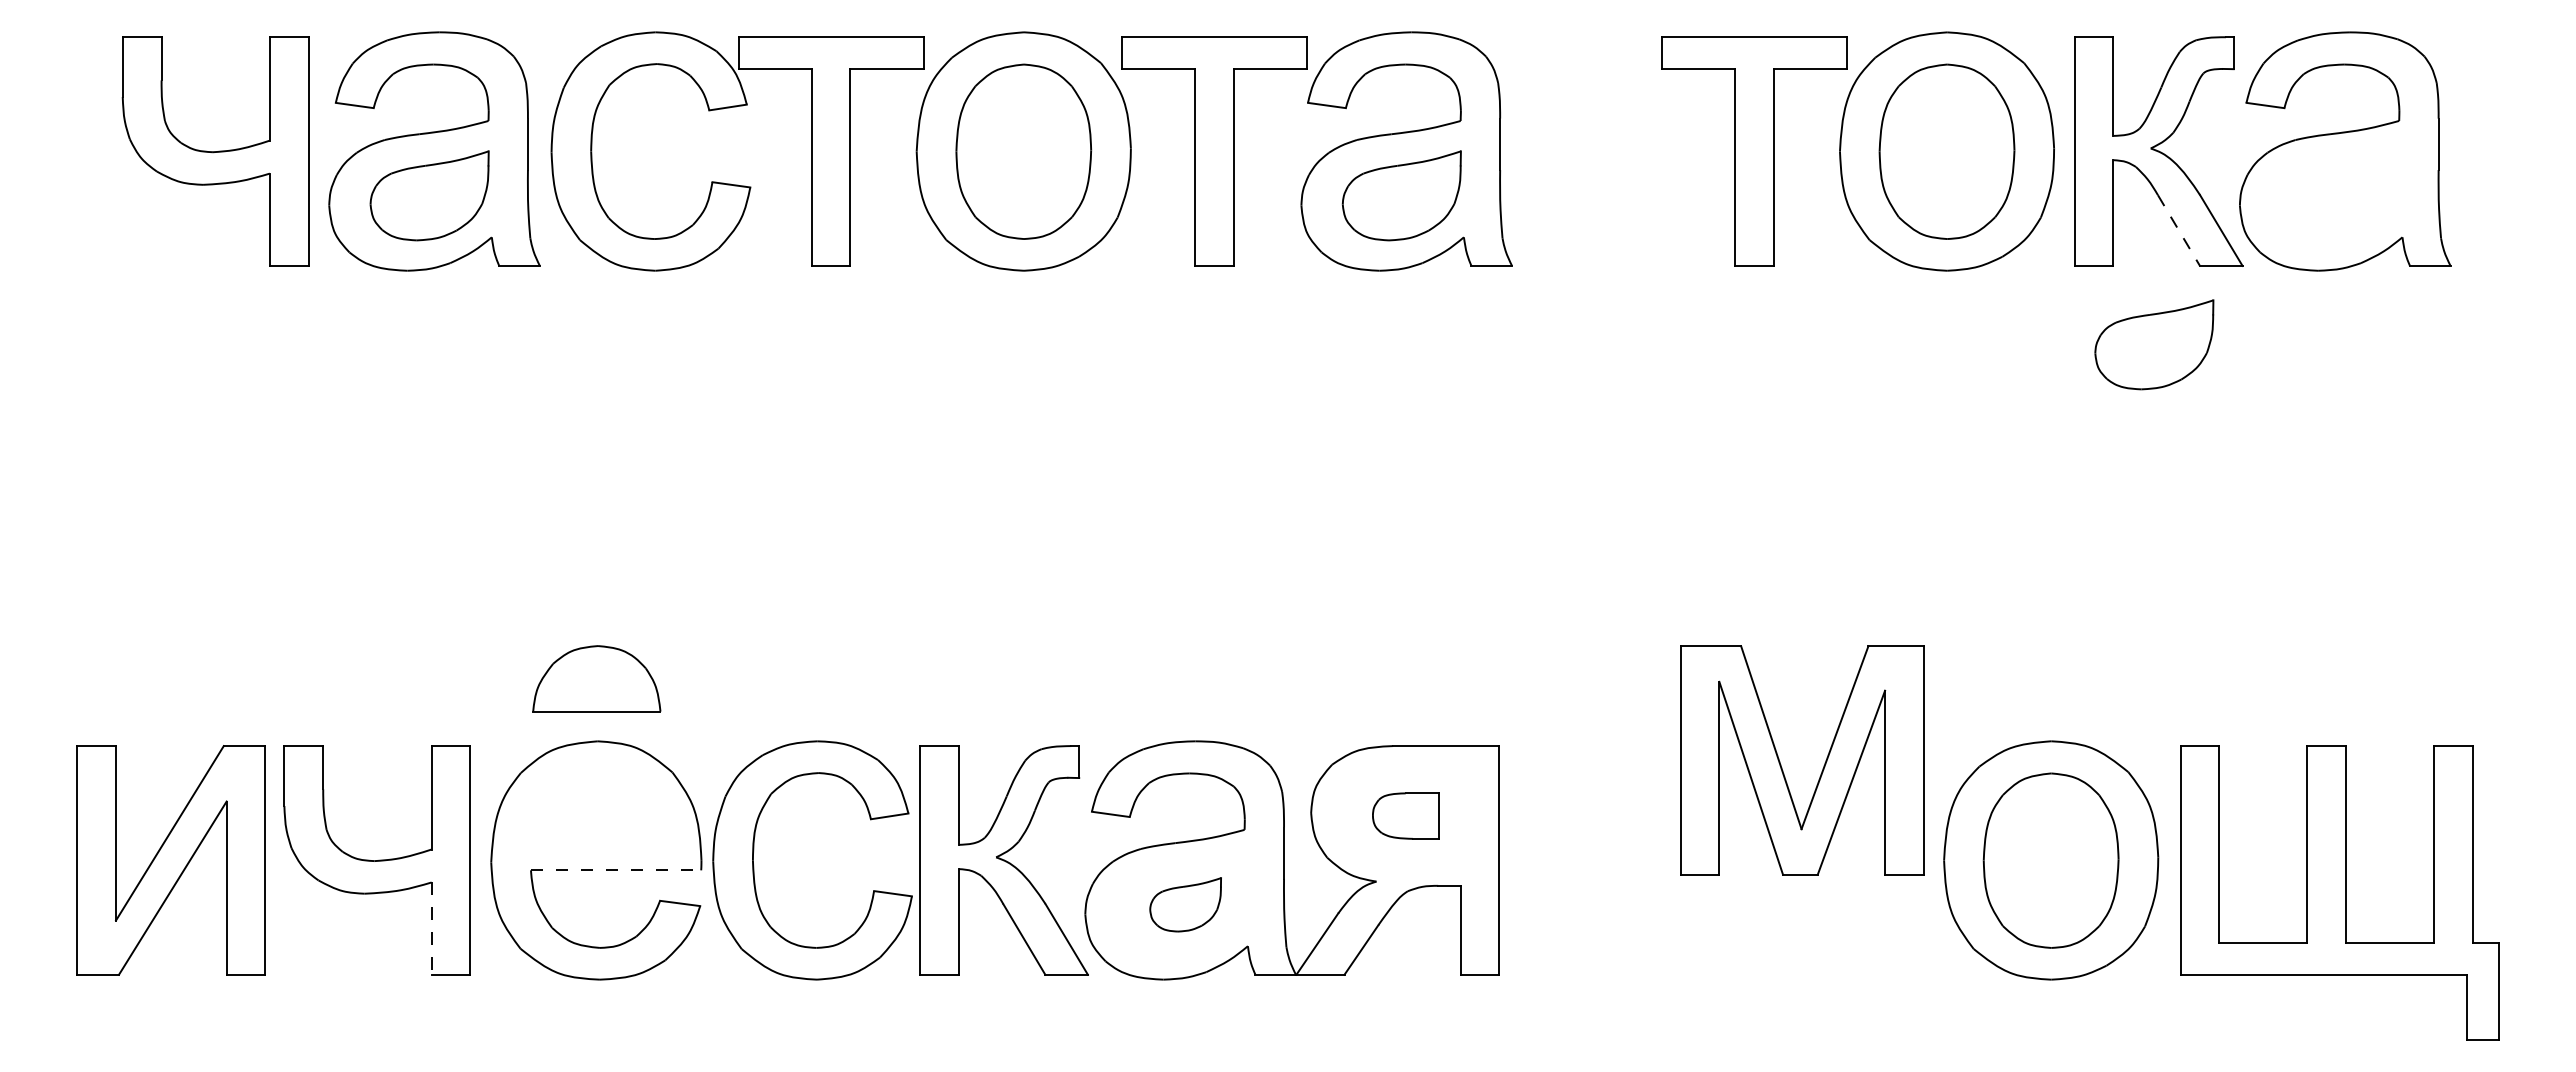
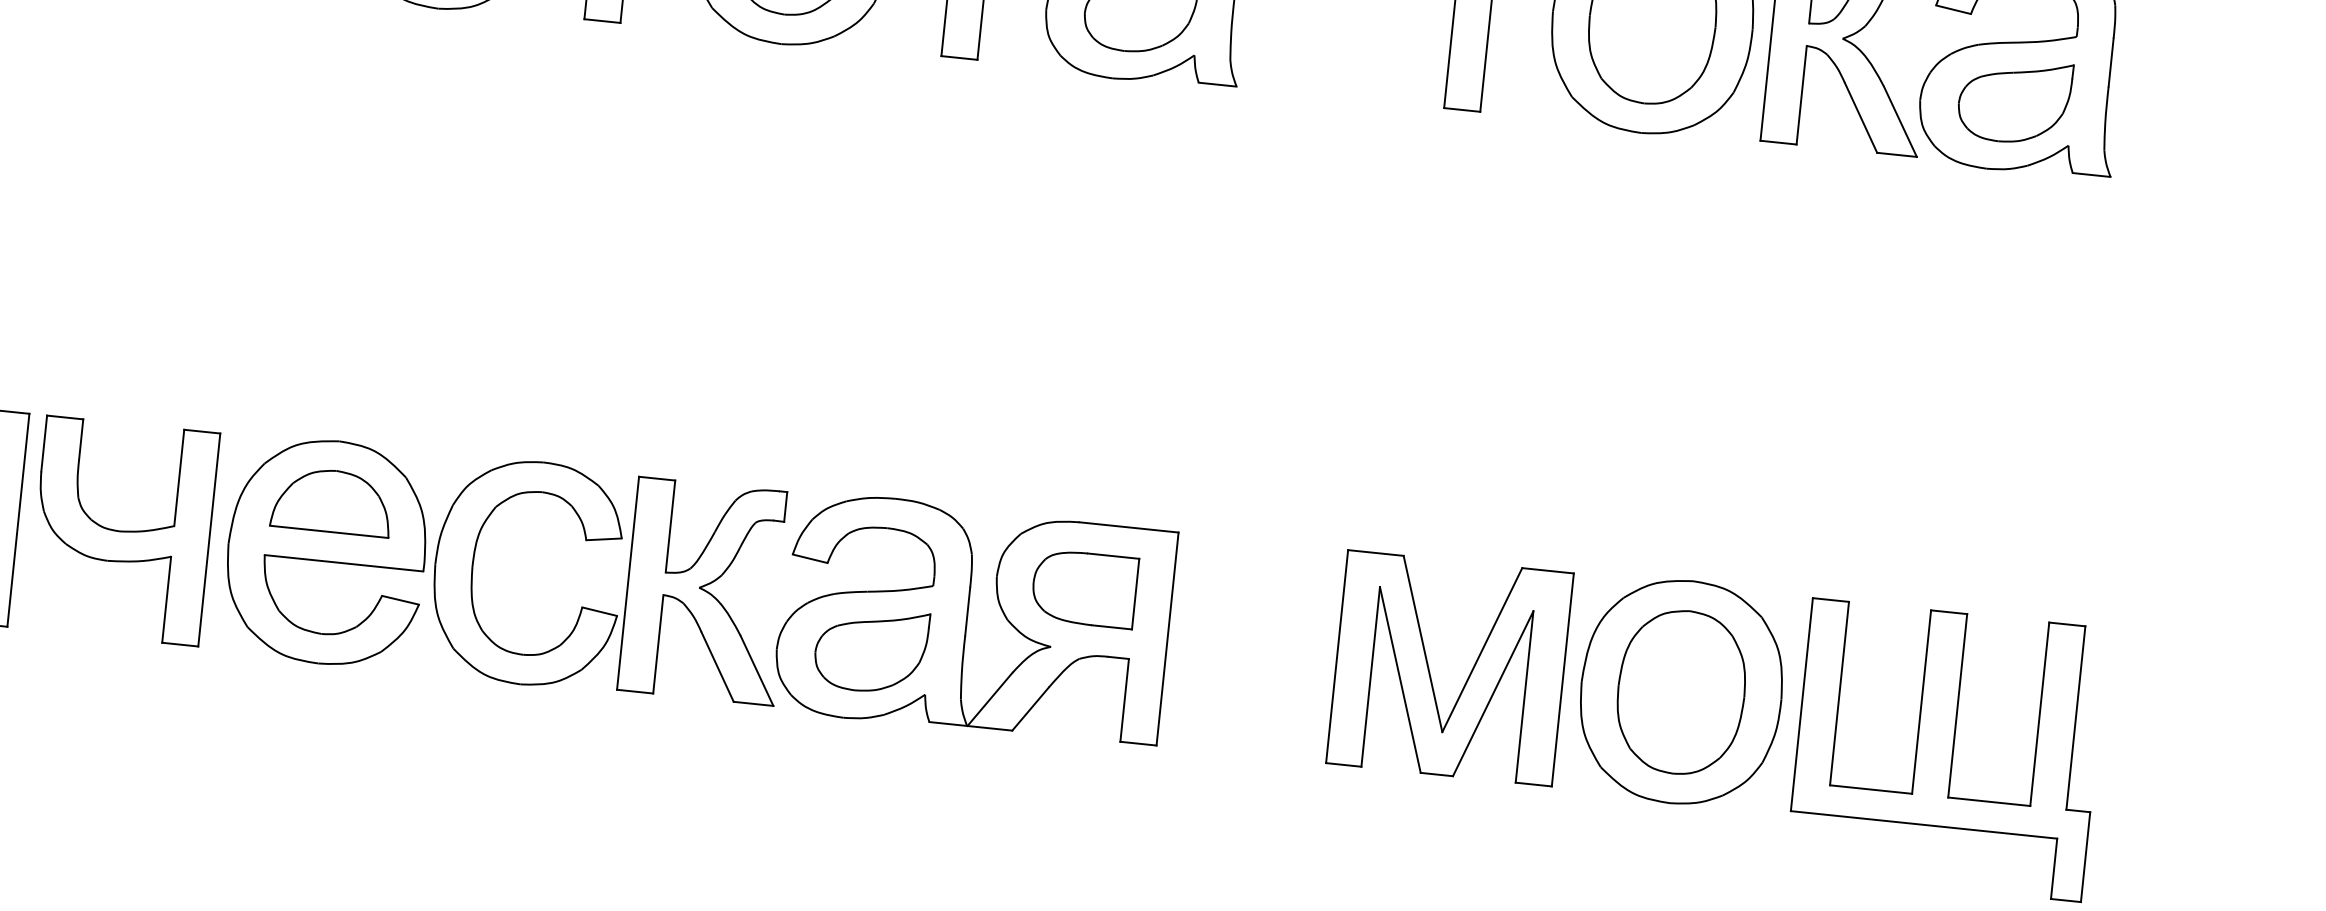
line: (2179, 231) -> (1861, 118), dashed -> solid
part: (2154, 344) -> (2014, 100), moved
part: (596, 678) -> (332, 500), moved
part: (1782, 767) -> (1430, 672), moved
part: (1405, 815) -> (1084, 588), size x1.67
line: (616, 870) -> (344, 563), dashed -> solid
part: (1185, 904) -> (871, 649), size x1.67
line: (431, 929) -> (166, 600), dashed -> solid

